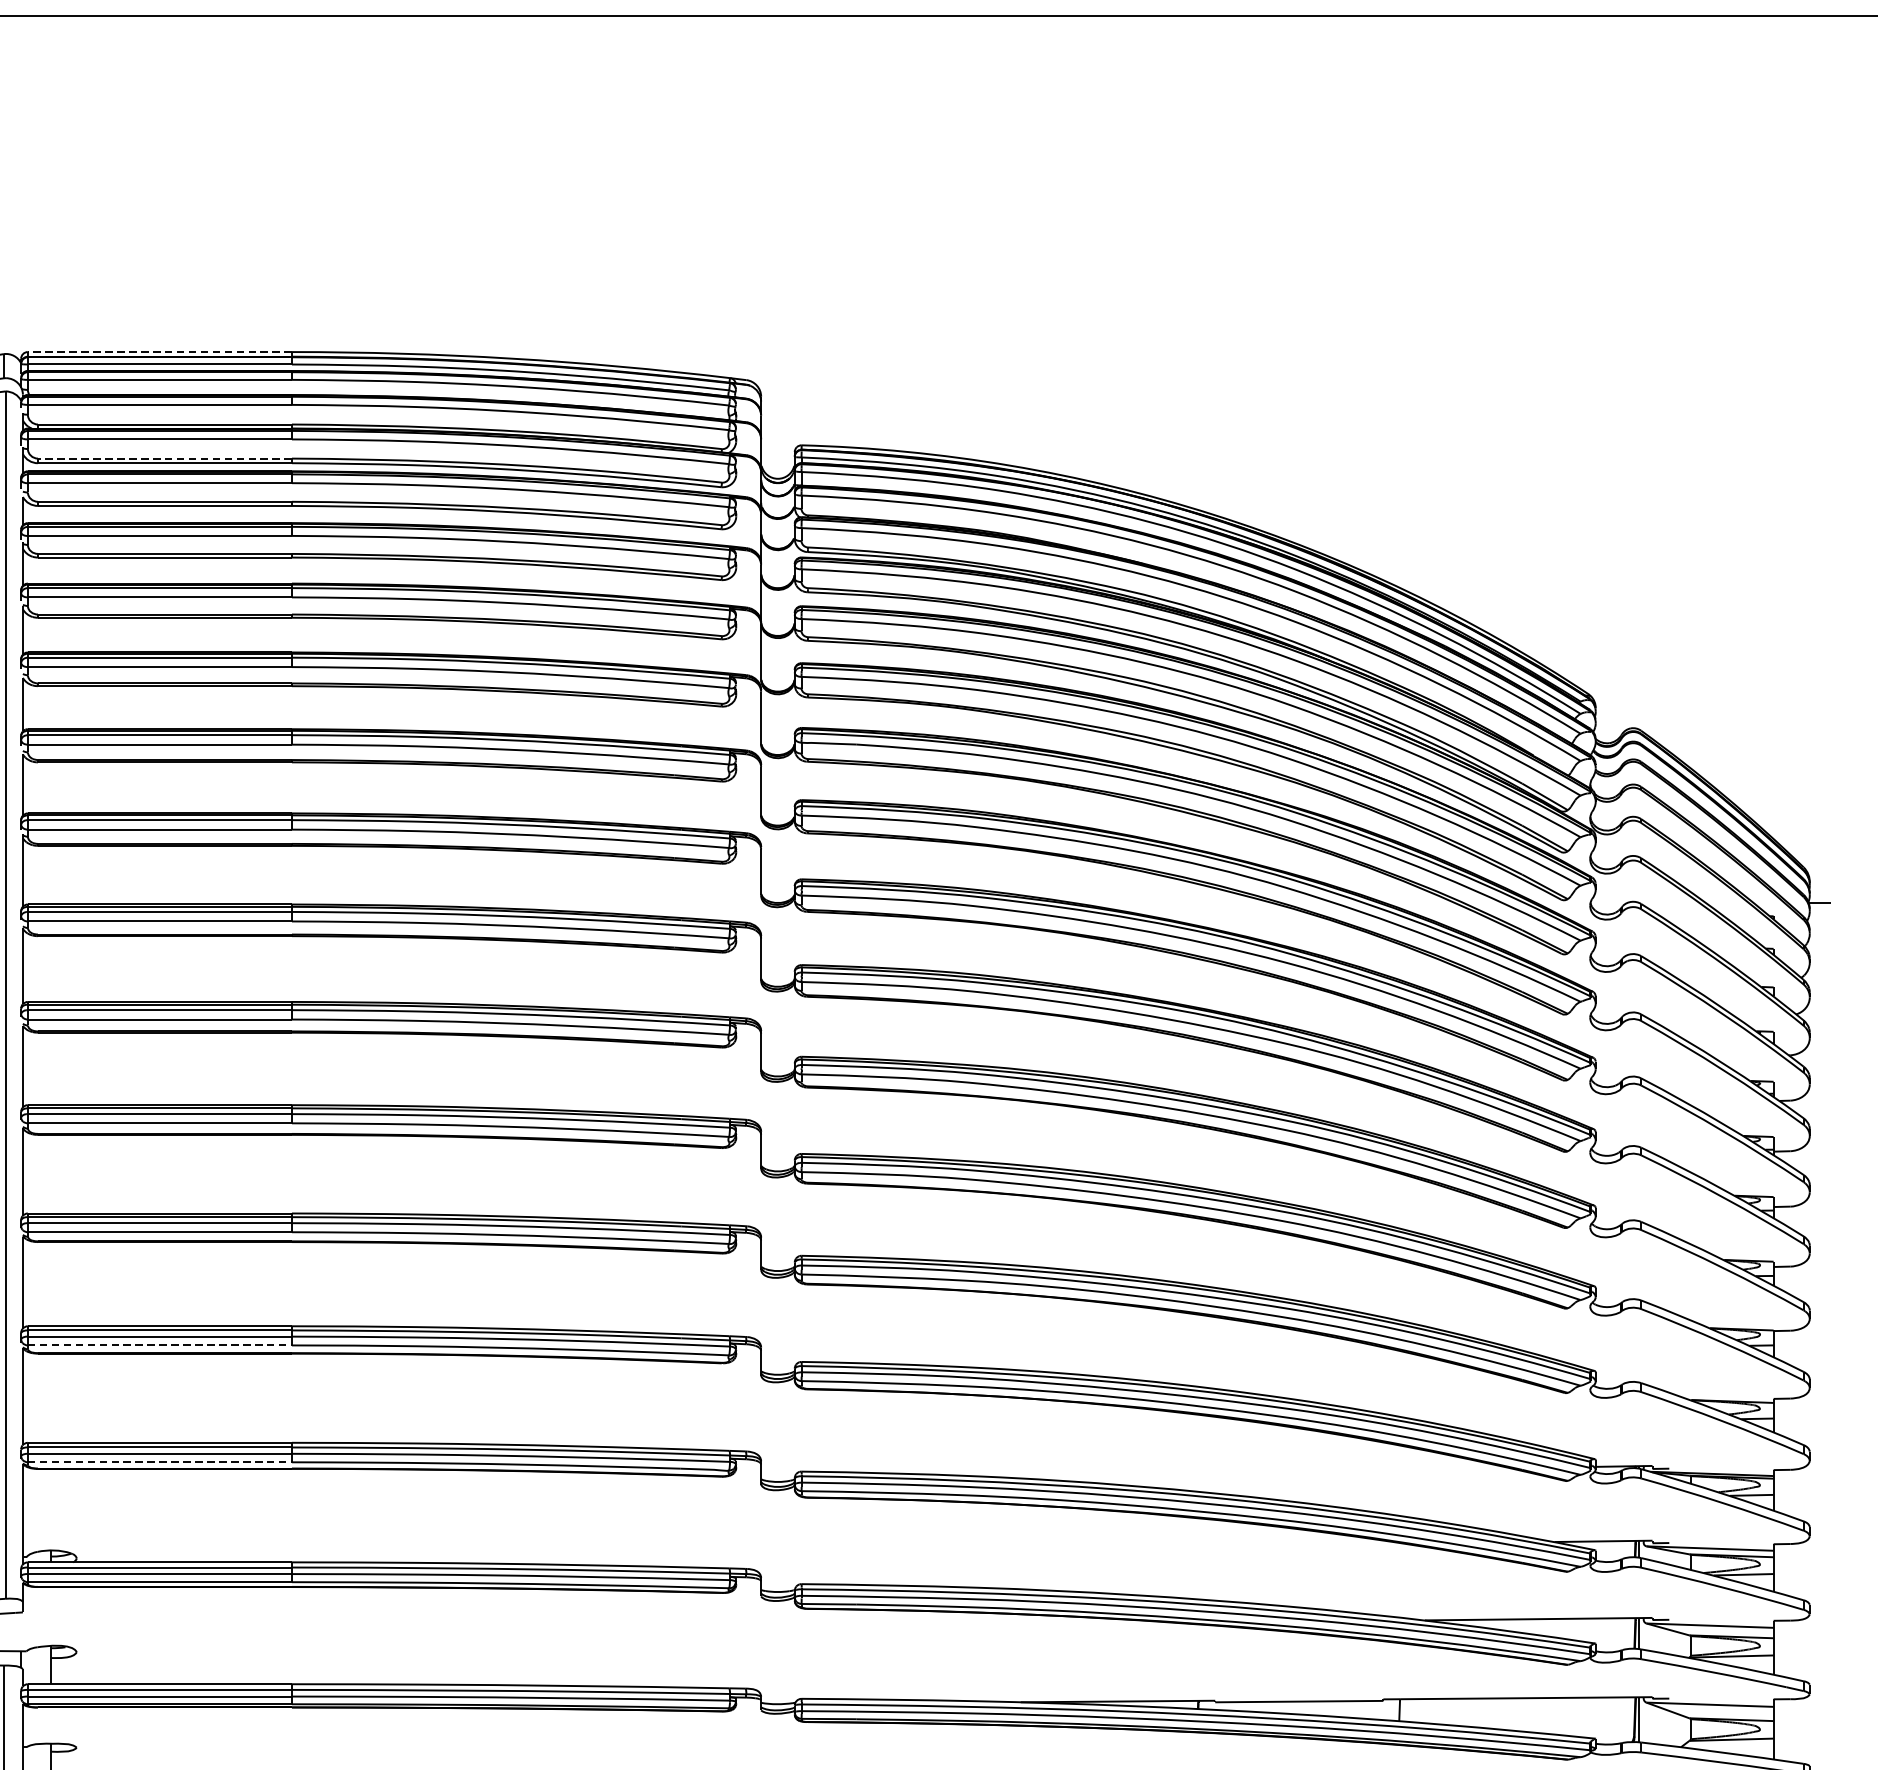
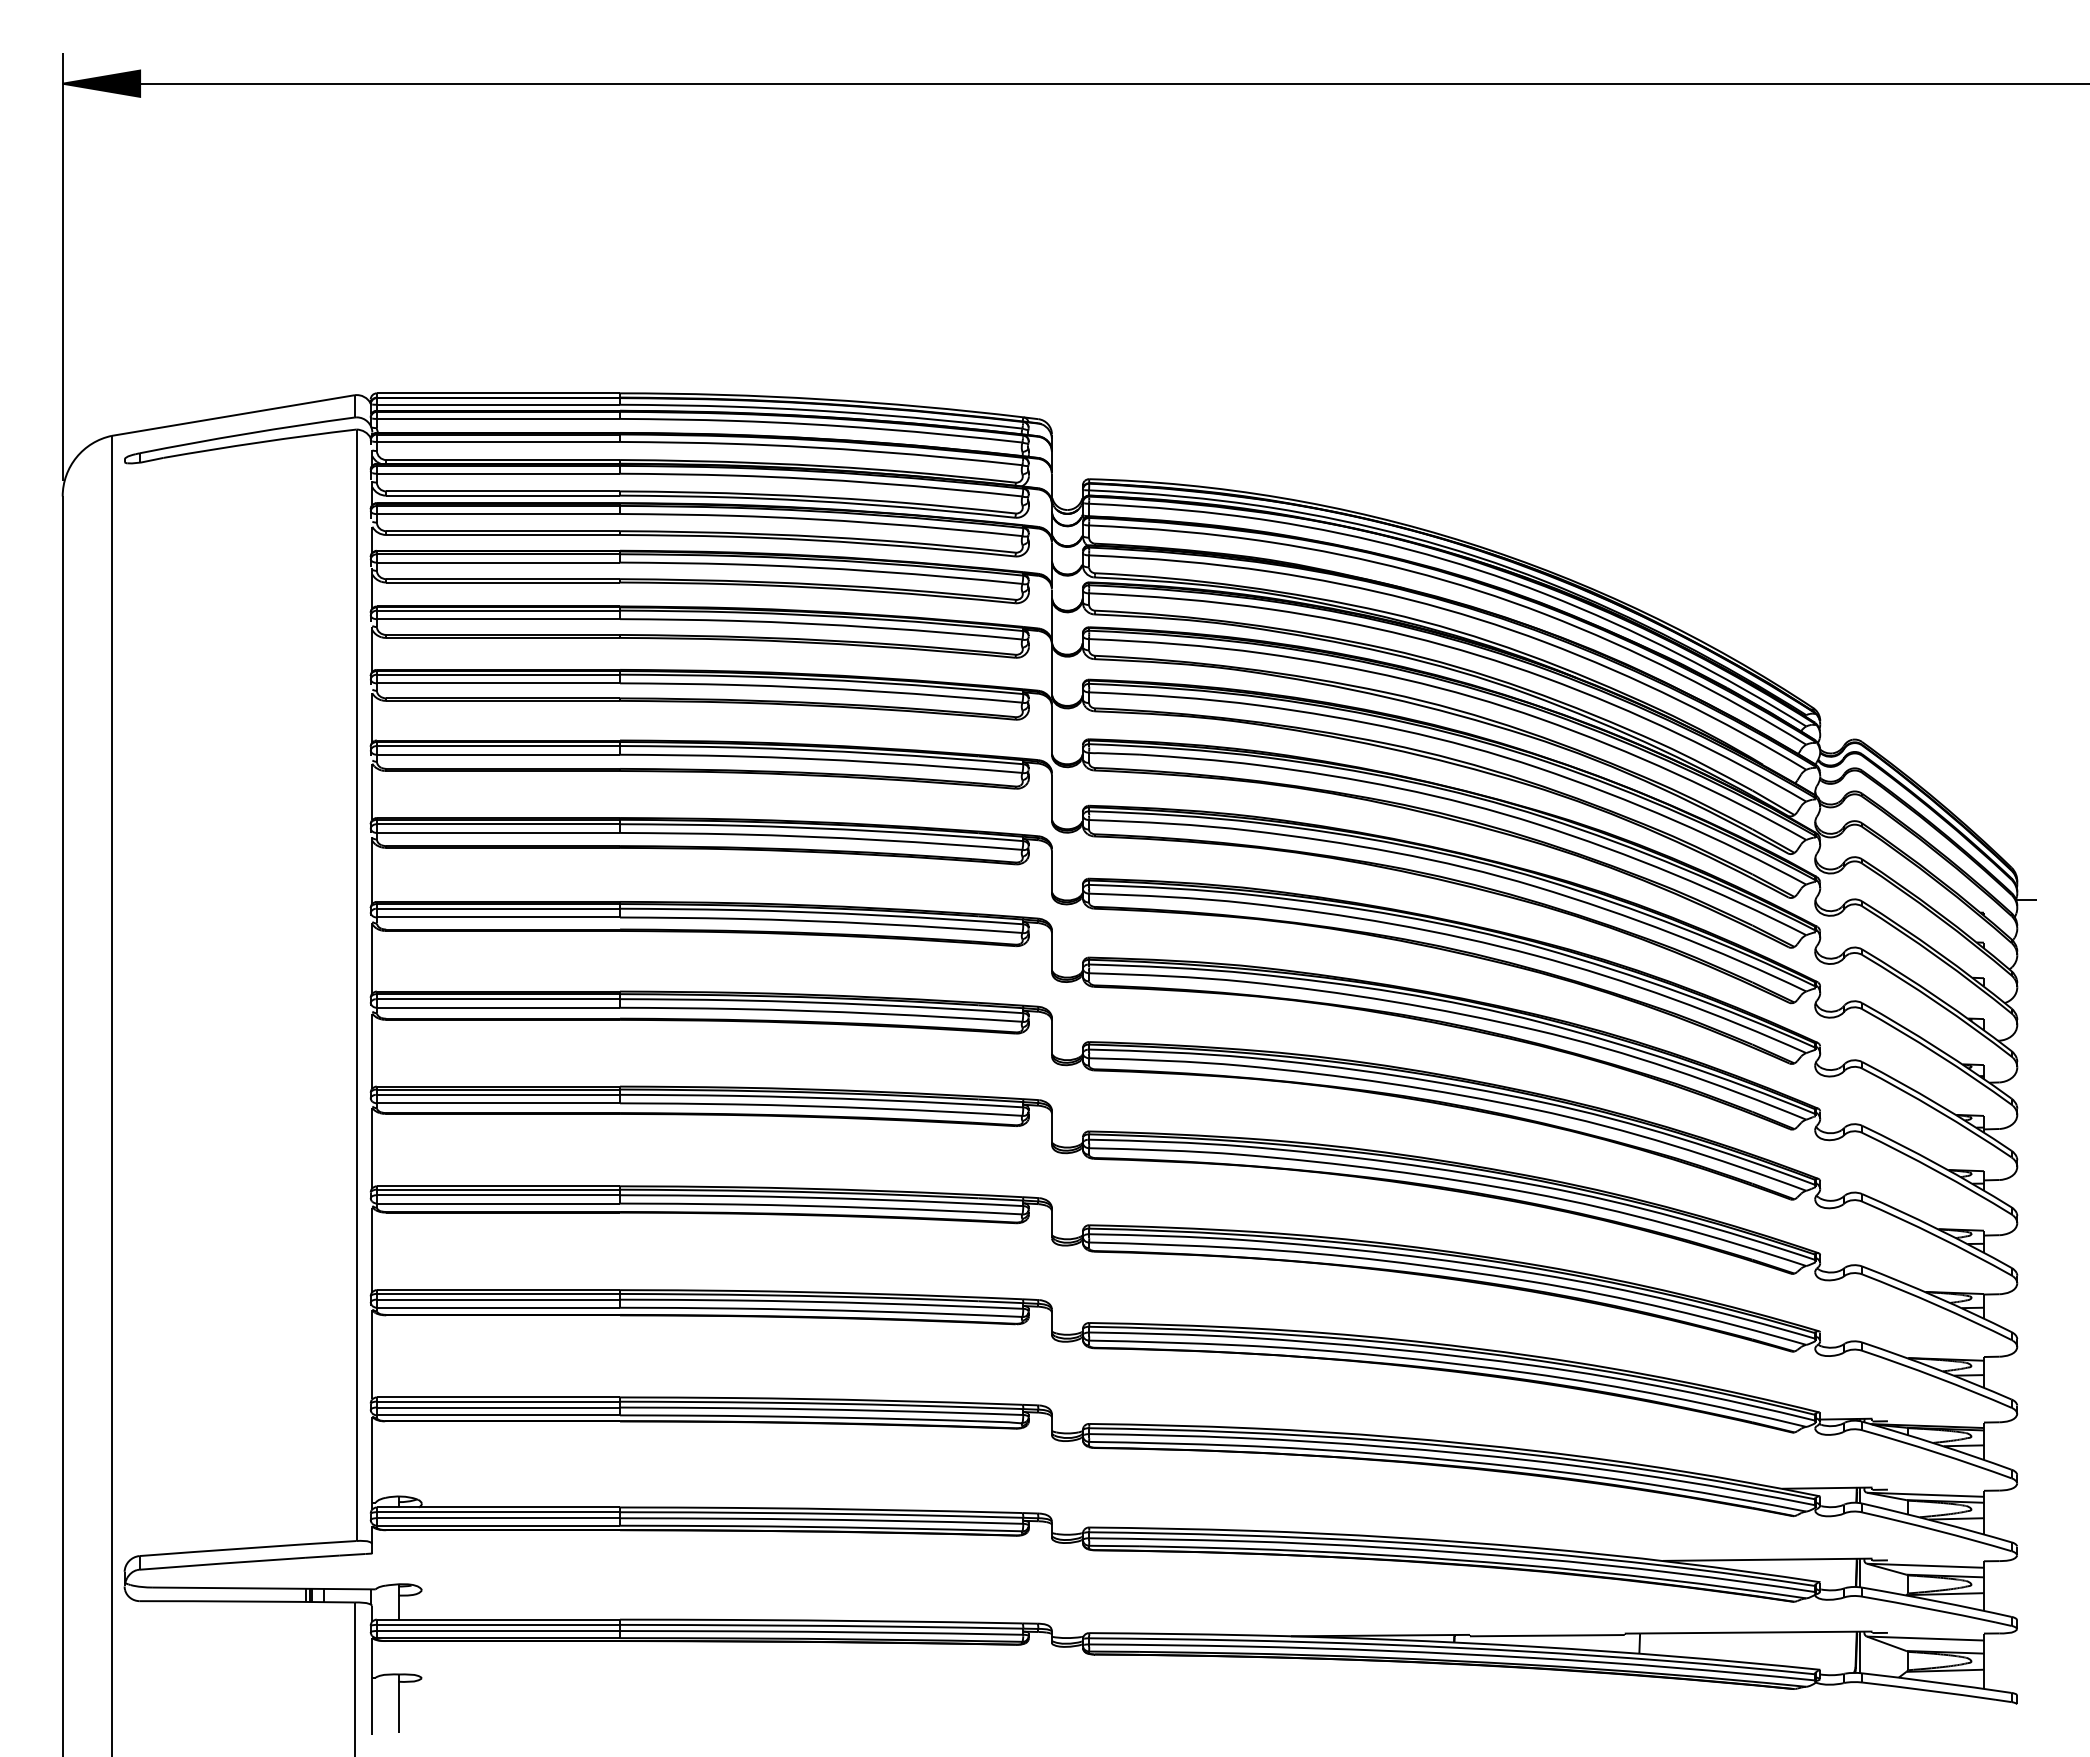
line: (159, 352) -> (498, 393), dashed -> solid
line: (165, 458) -> (503, 491), dashed -> solid
line: (159, 1345) -> (498, 1307), dashed -> solid
line: (159, 1462) -> (498, 1415), dashed -> solid

